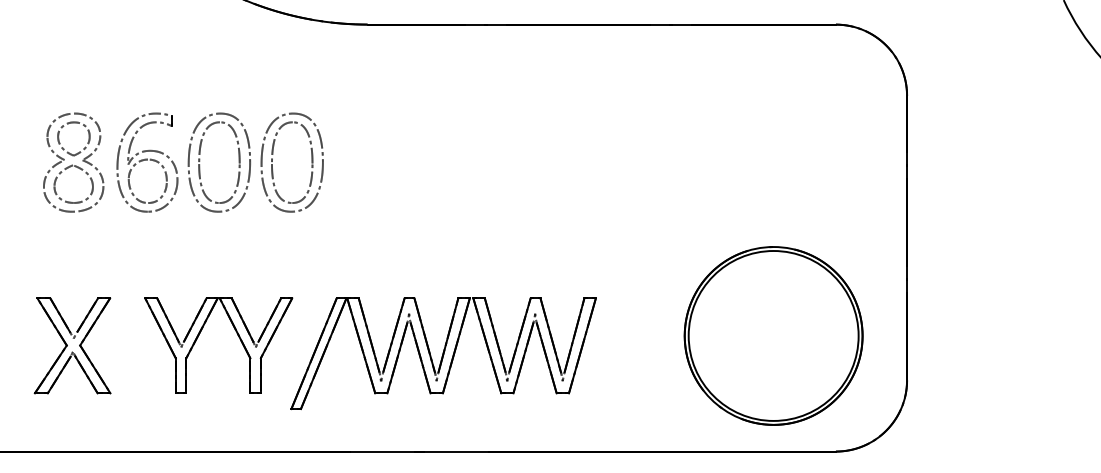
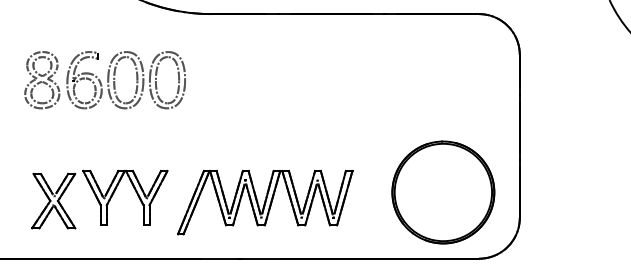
part: (182, 163) -> (104, 80), moved
part: (72, 344) -> (53, 200), moved
part: (444, 353) -> (265, 202), moved

